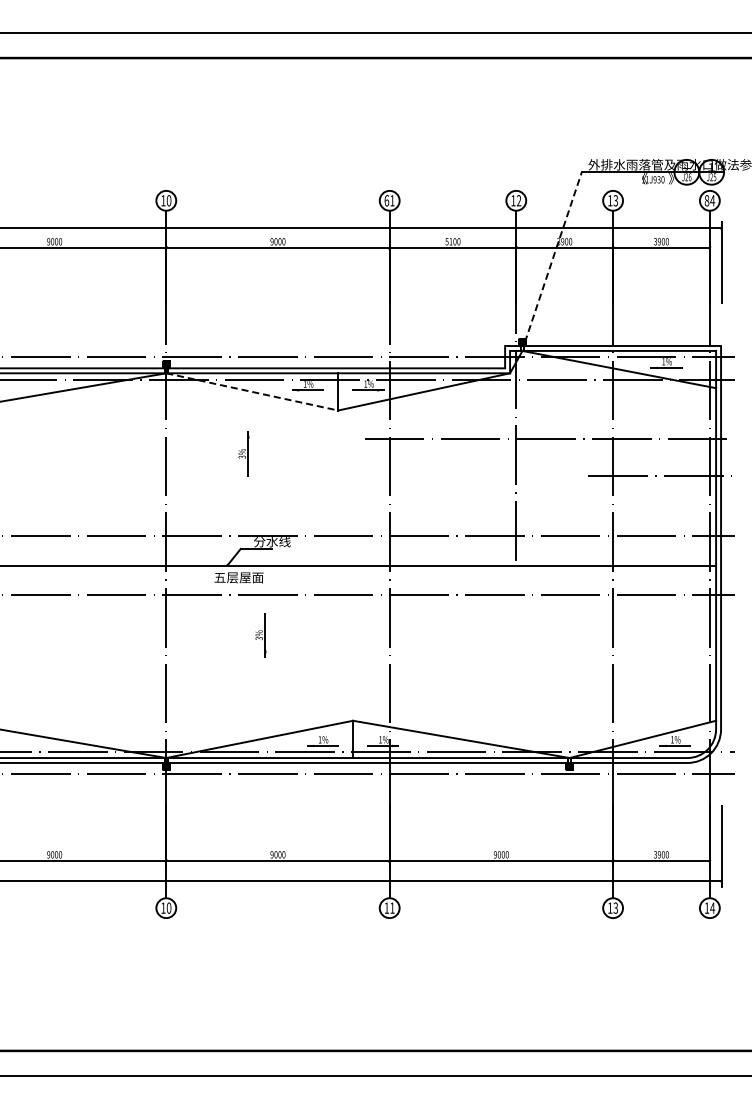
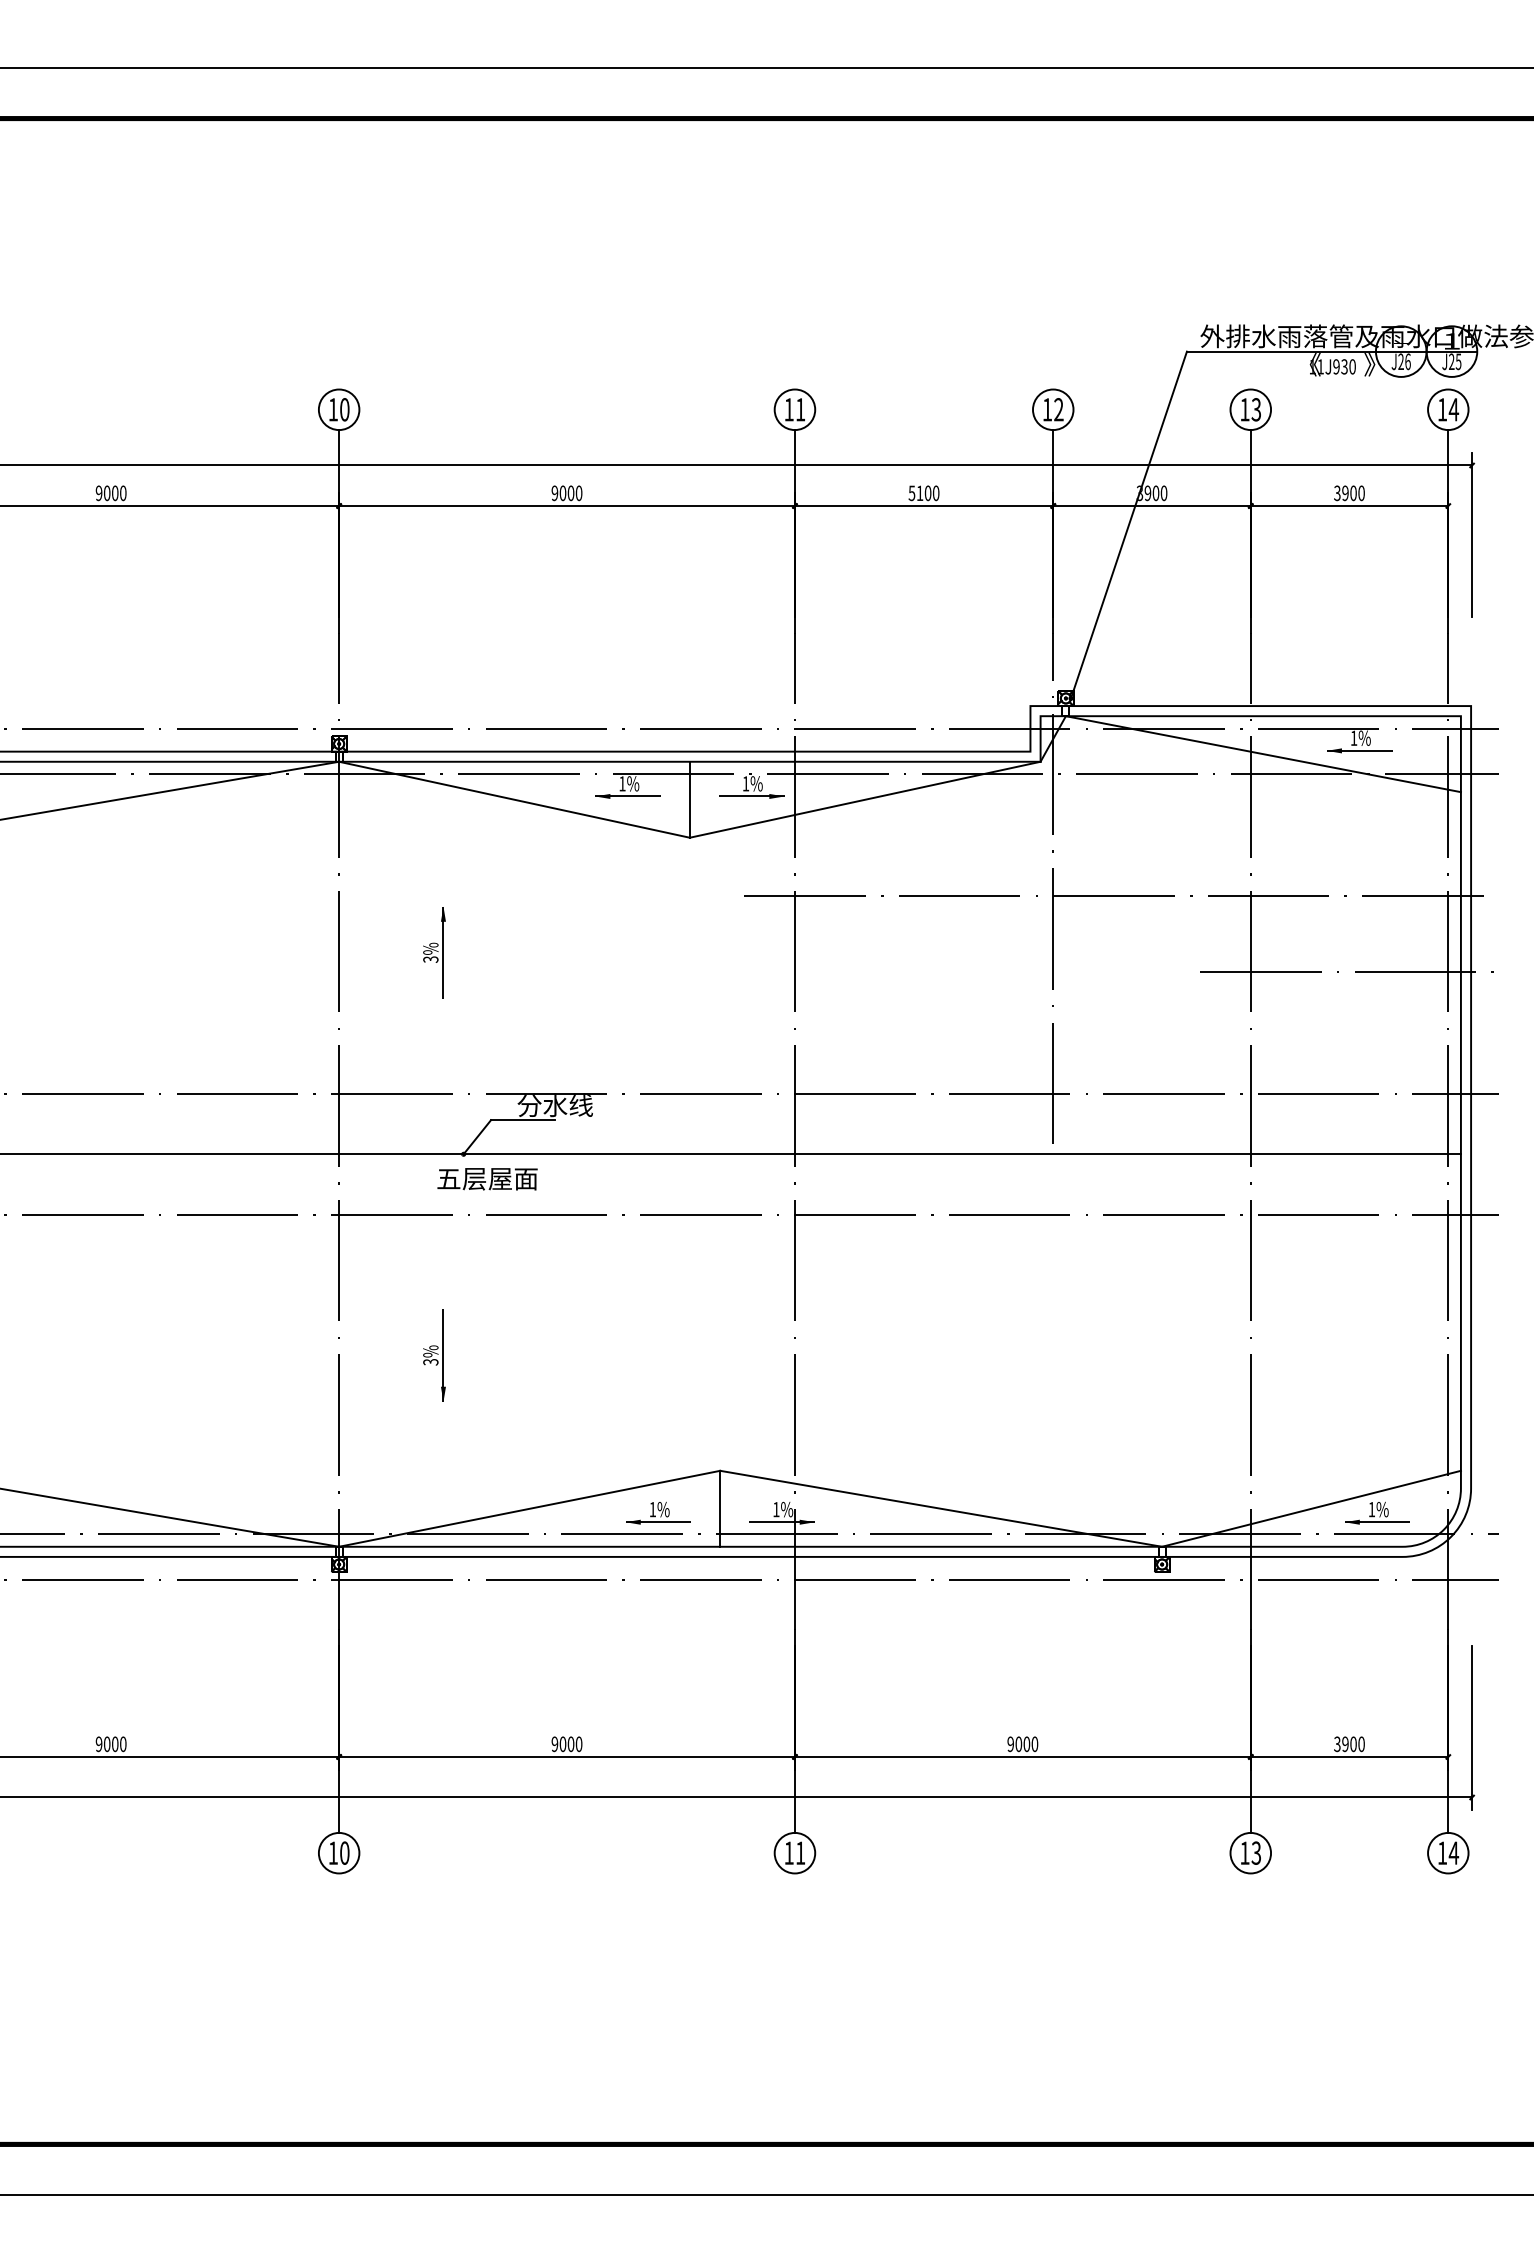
text: (386, 200) -> (788, 409), 61 -> 11
text: (706, 200) -> (1441, 409), 84 -> 14
line: (553, 257) -> (1129, 525), dashed -> solid
line: (252, 391) -> (514, 798), dashed -> solid
part: (243, 453) -> (433, 951), moved
part: (260, 635) -> (433, 1355), moved

